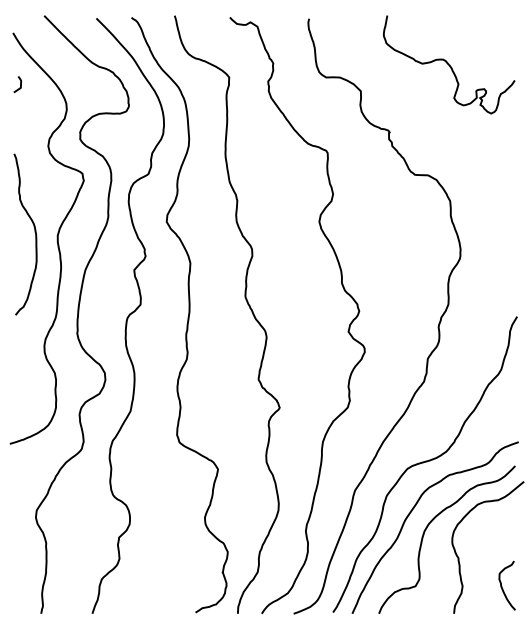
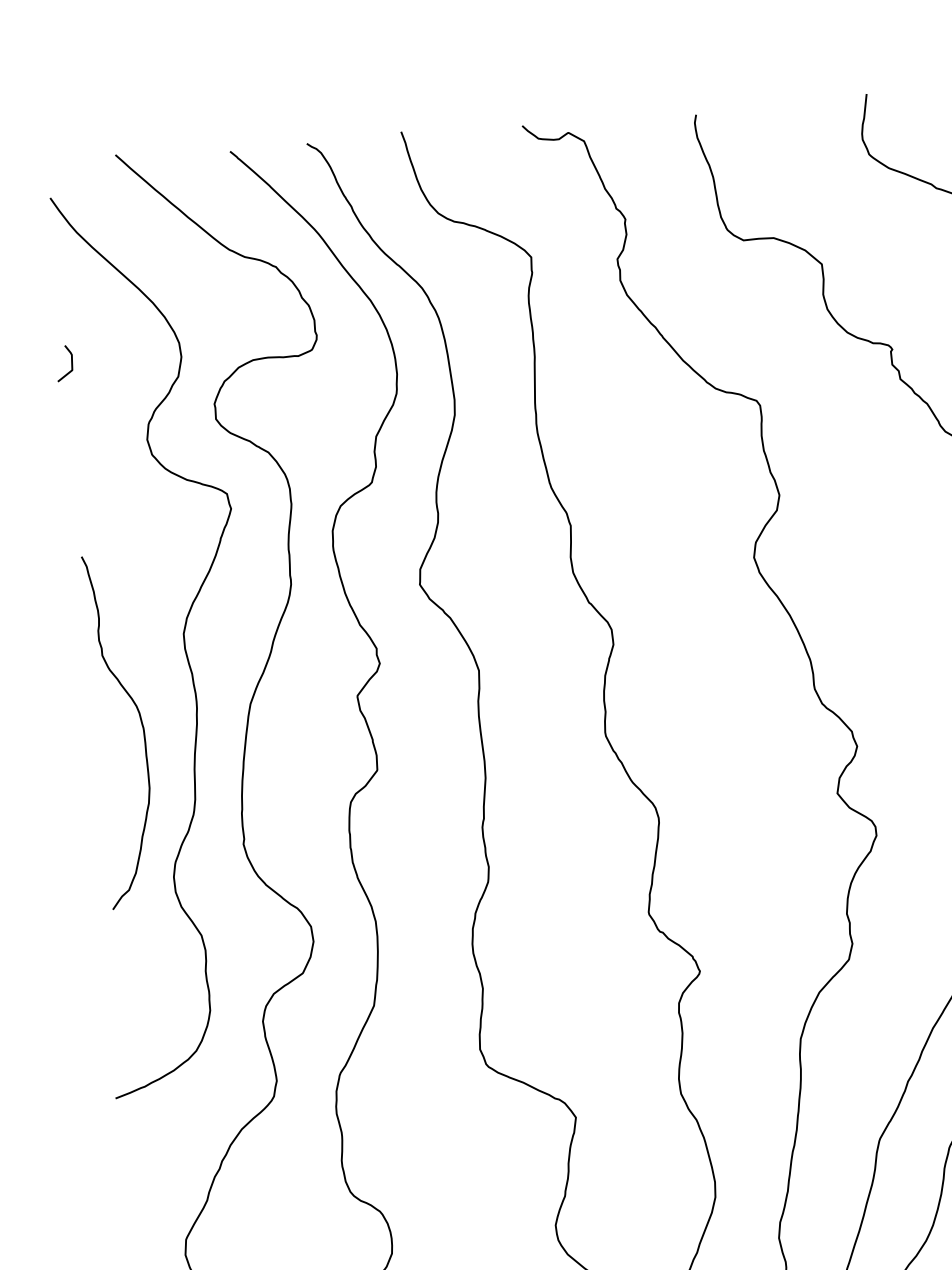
curve: (20, 84) -> (70, 362), moved
curve: (34, 232) -> (139, 725), moved

